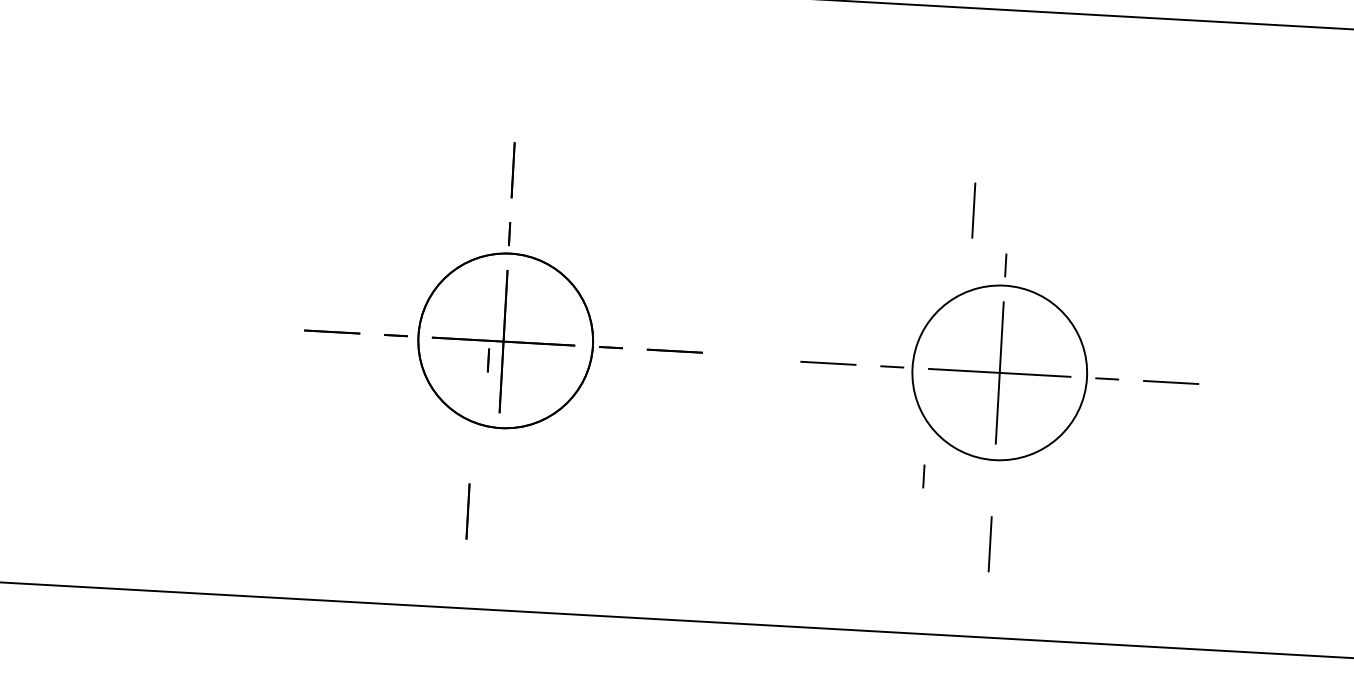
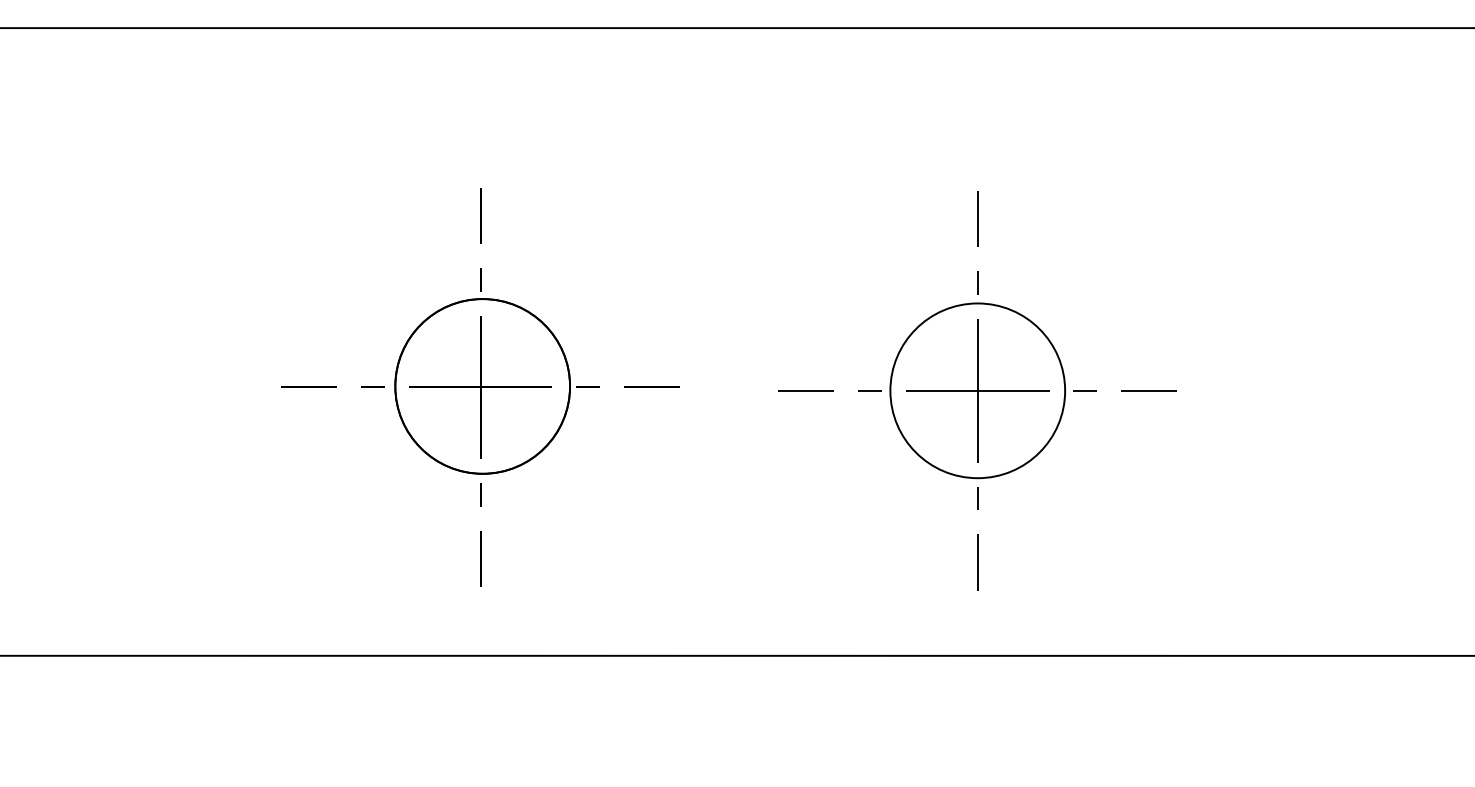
line: (973, 209) -> (977, 218), moved
line: (488, 360) -> (480, 494), moved
line: (923, 476) -> (977, 498), moved
line: (467, 511) -> (480, 558), moved

